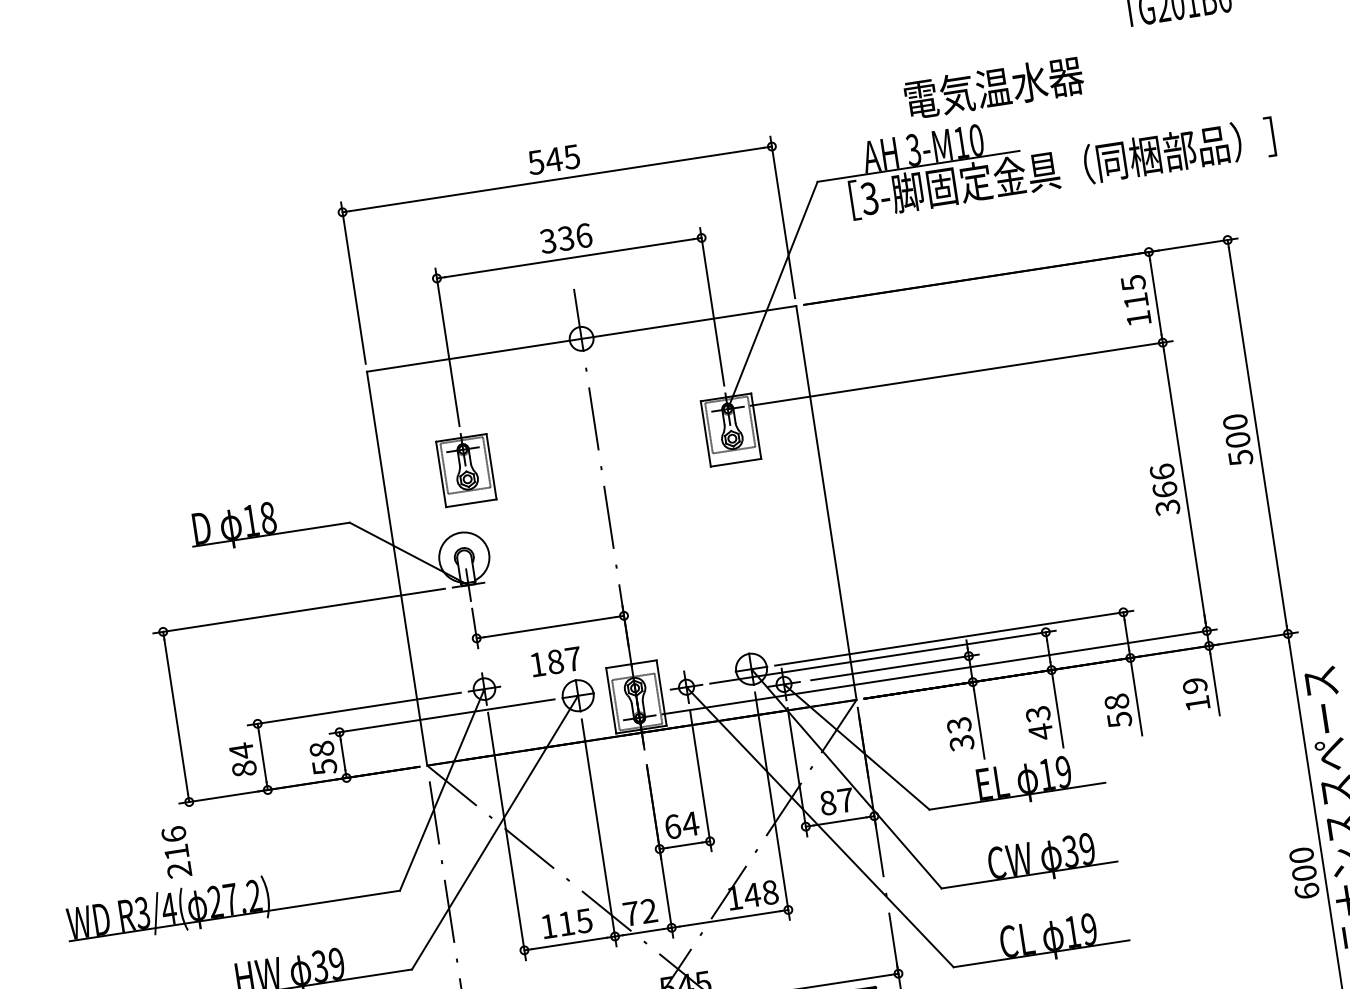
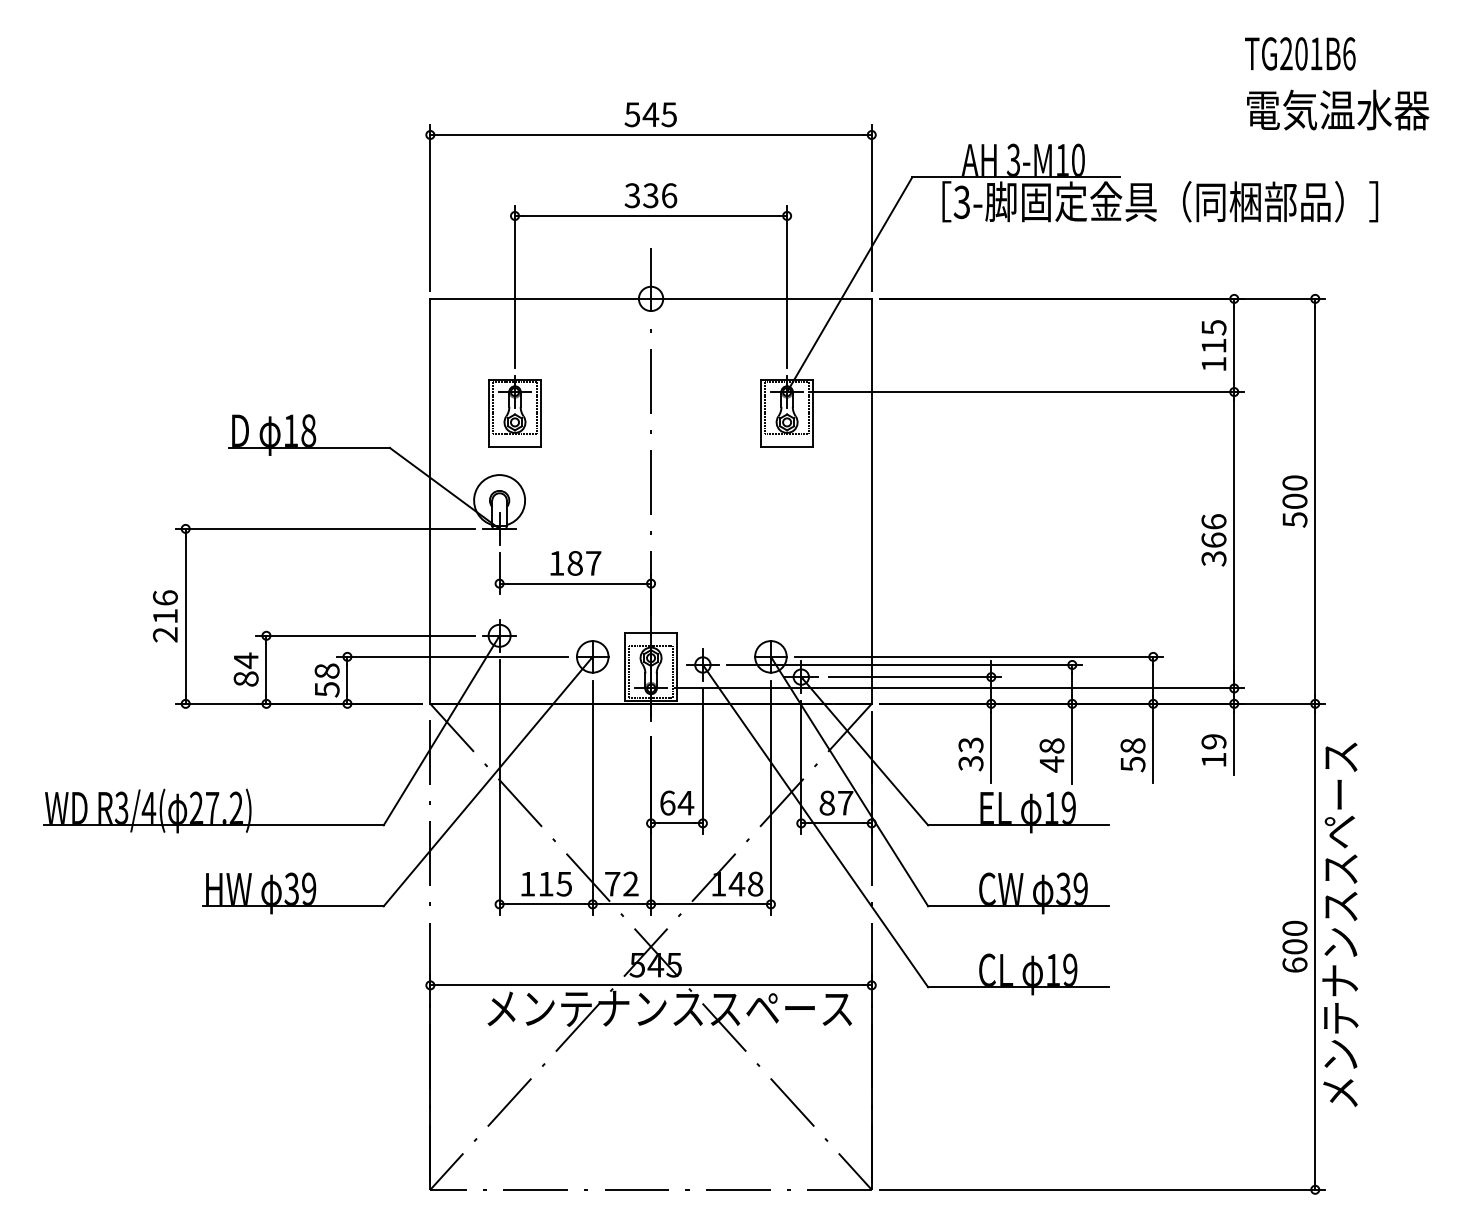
text: (994, 87) -> (1338, 109), moved
text: (555, 661) -> (575, 563), moved
text: (1037, 713) -> (1051, 745), 43 -> 48
text: (176, 852) -> (165, 616), moved

